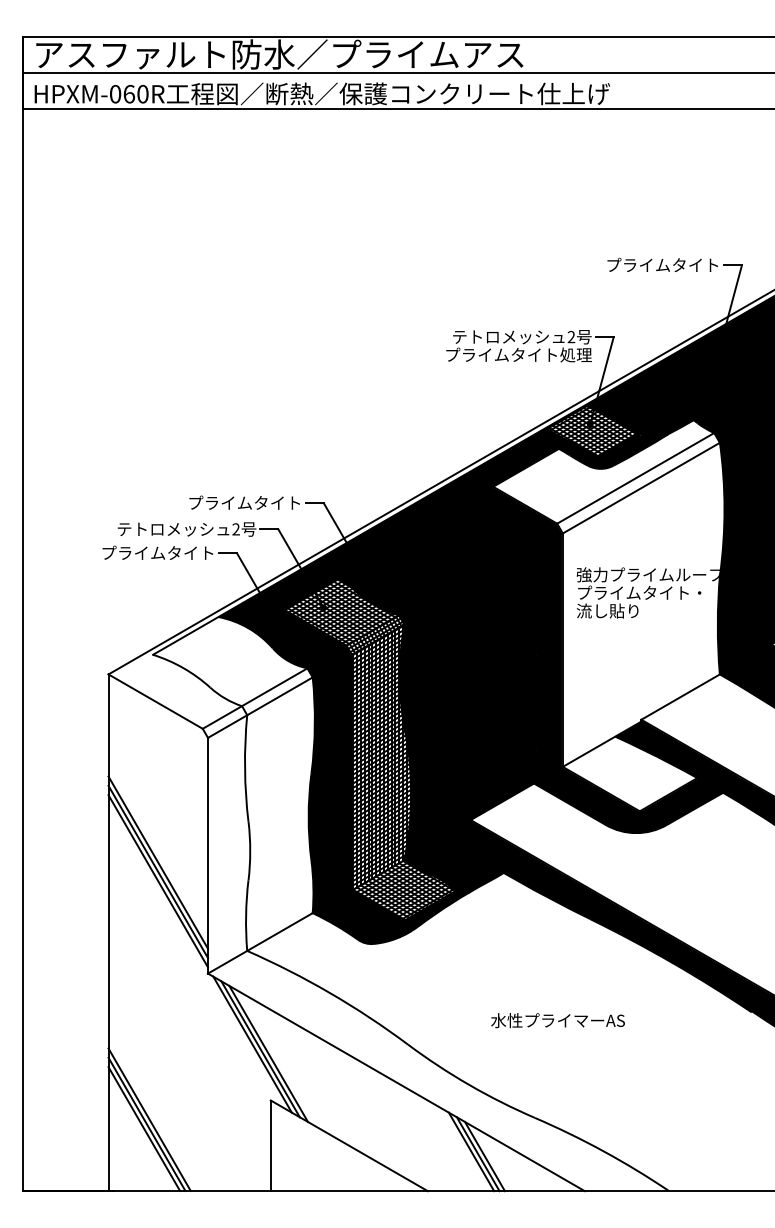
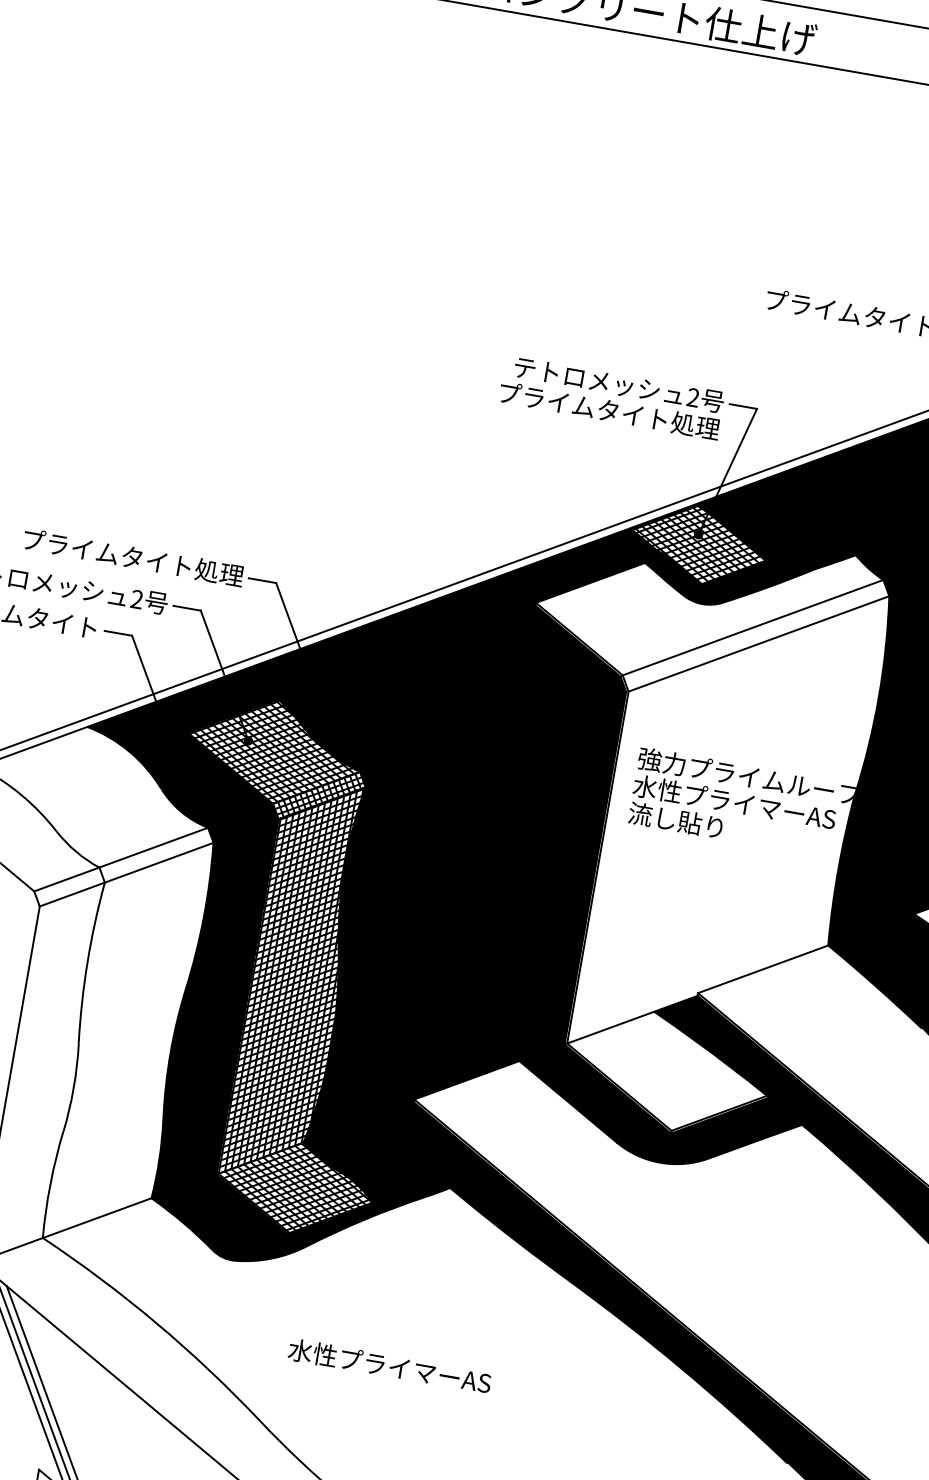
text: (229, 502) -> (134, 557), プライムタイト -> プライムタイト処理
text: (643, 592) -> (734, 801), プライムタイト・ -> 水性プライマーAS
text: (557, 1020) -> (389, 1366), moved

